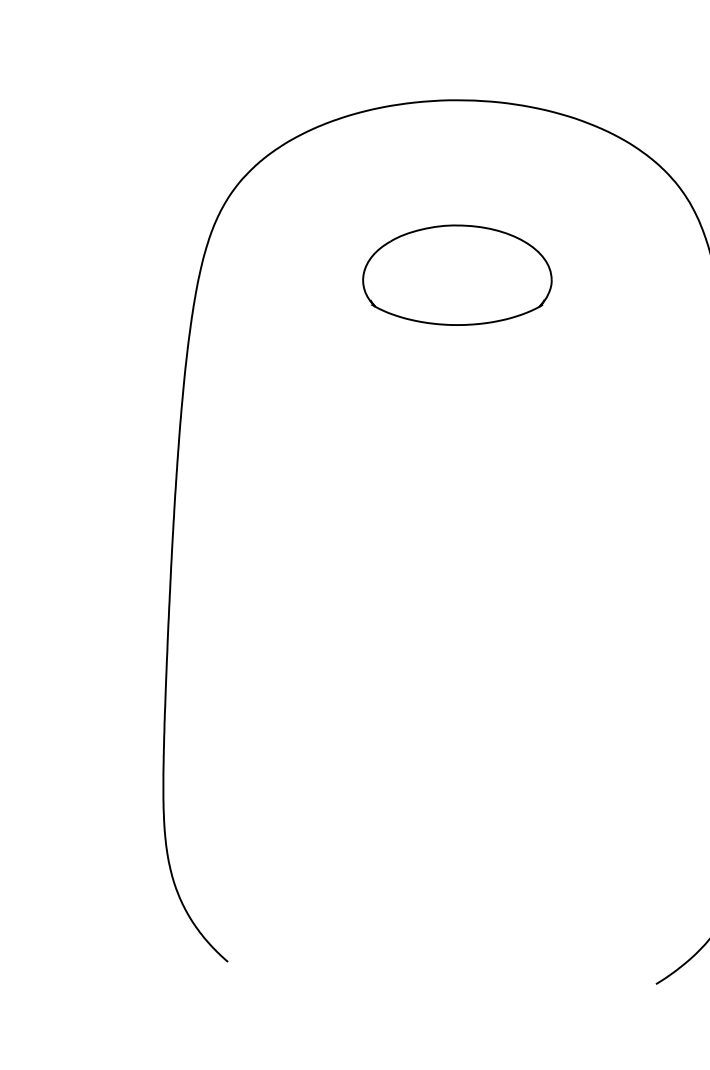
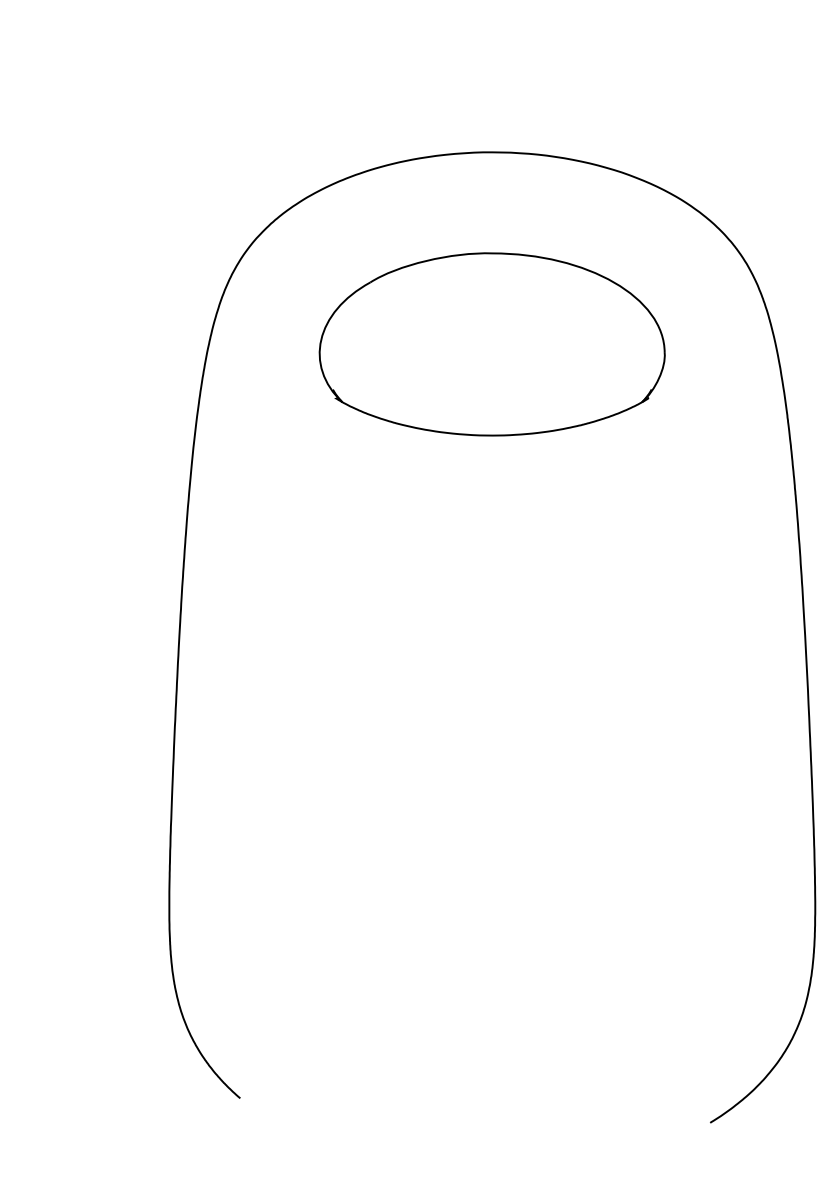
part: (456, 275) -> (491, 344), size x1.67

